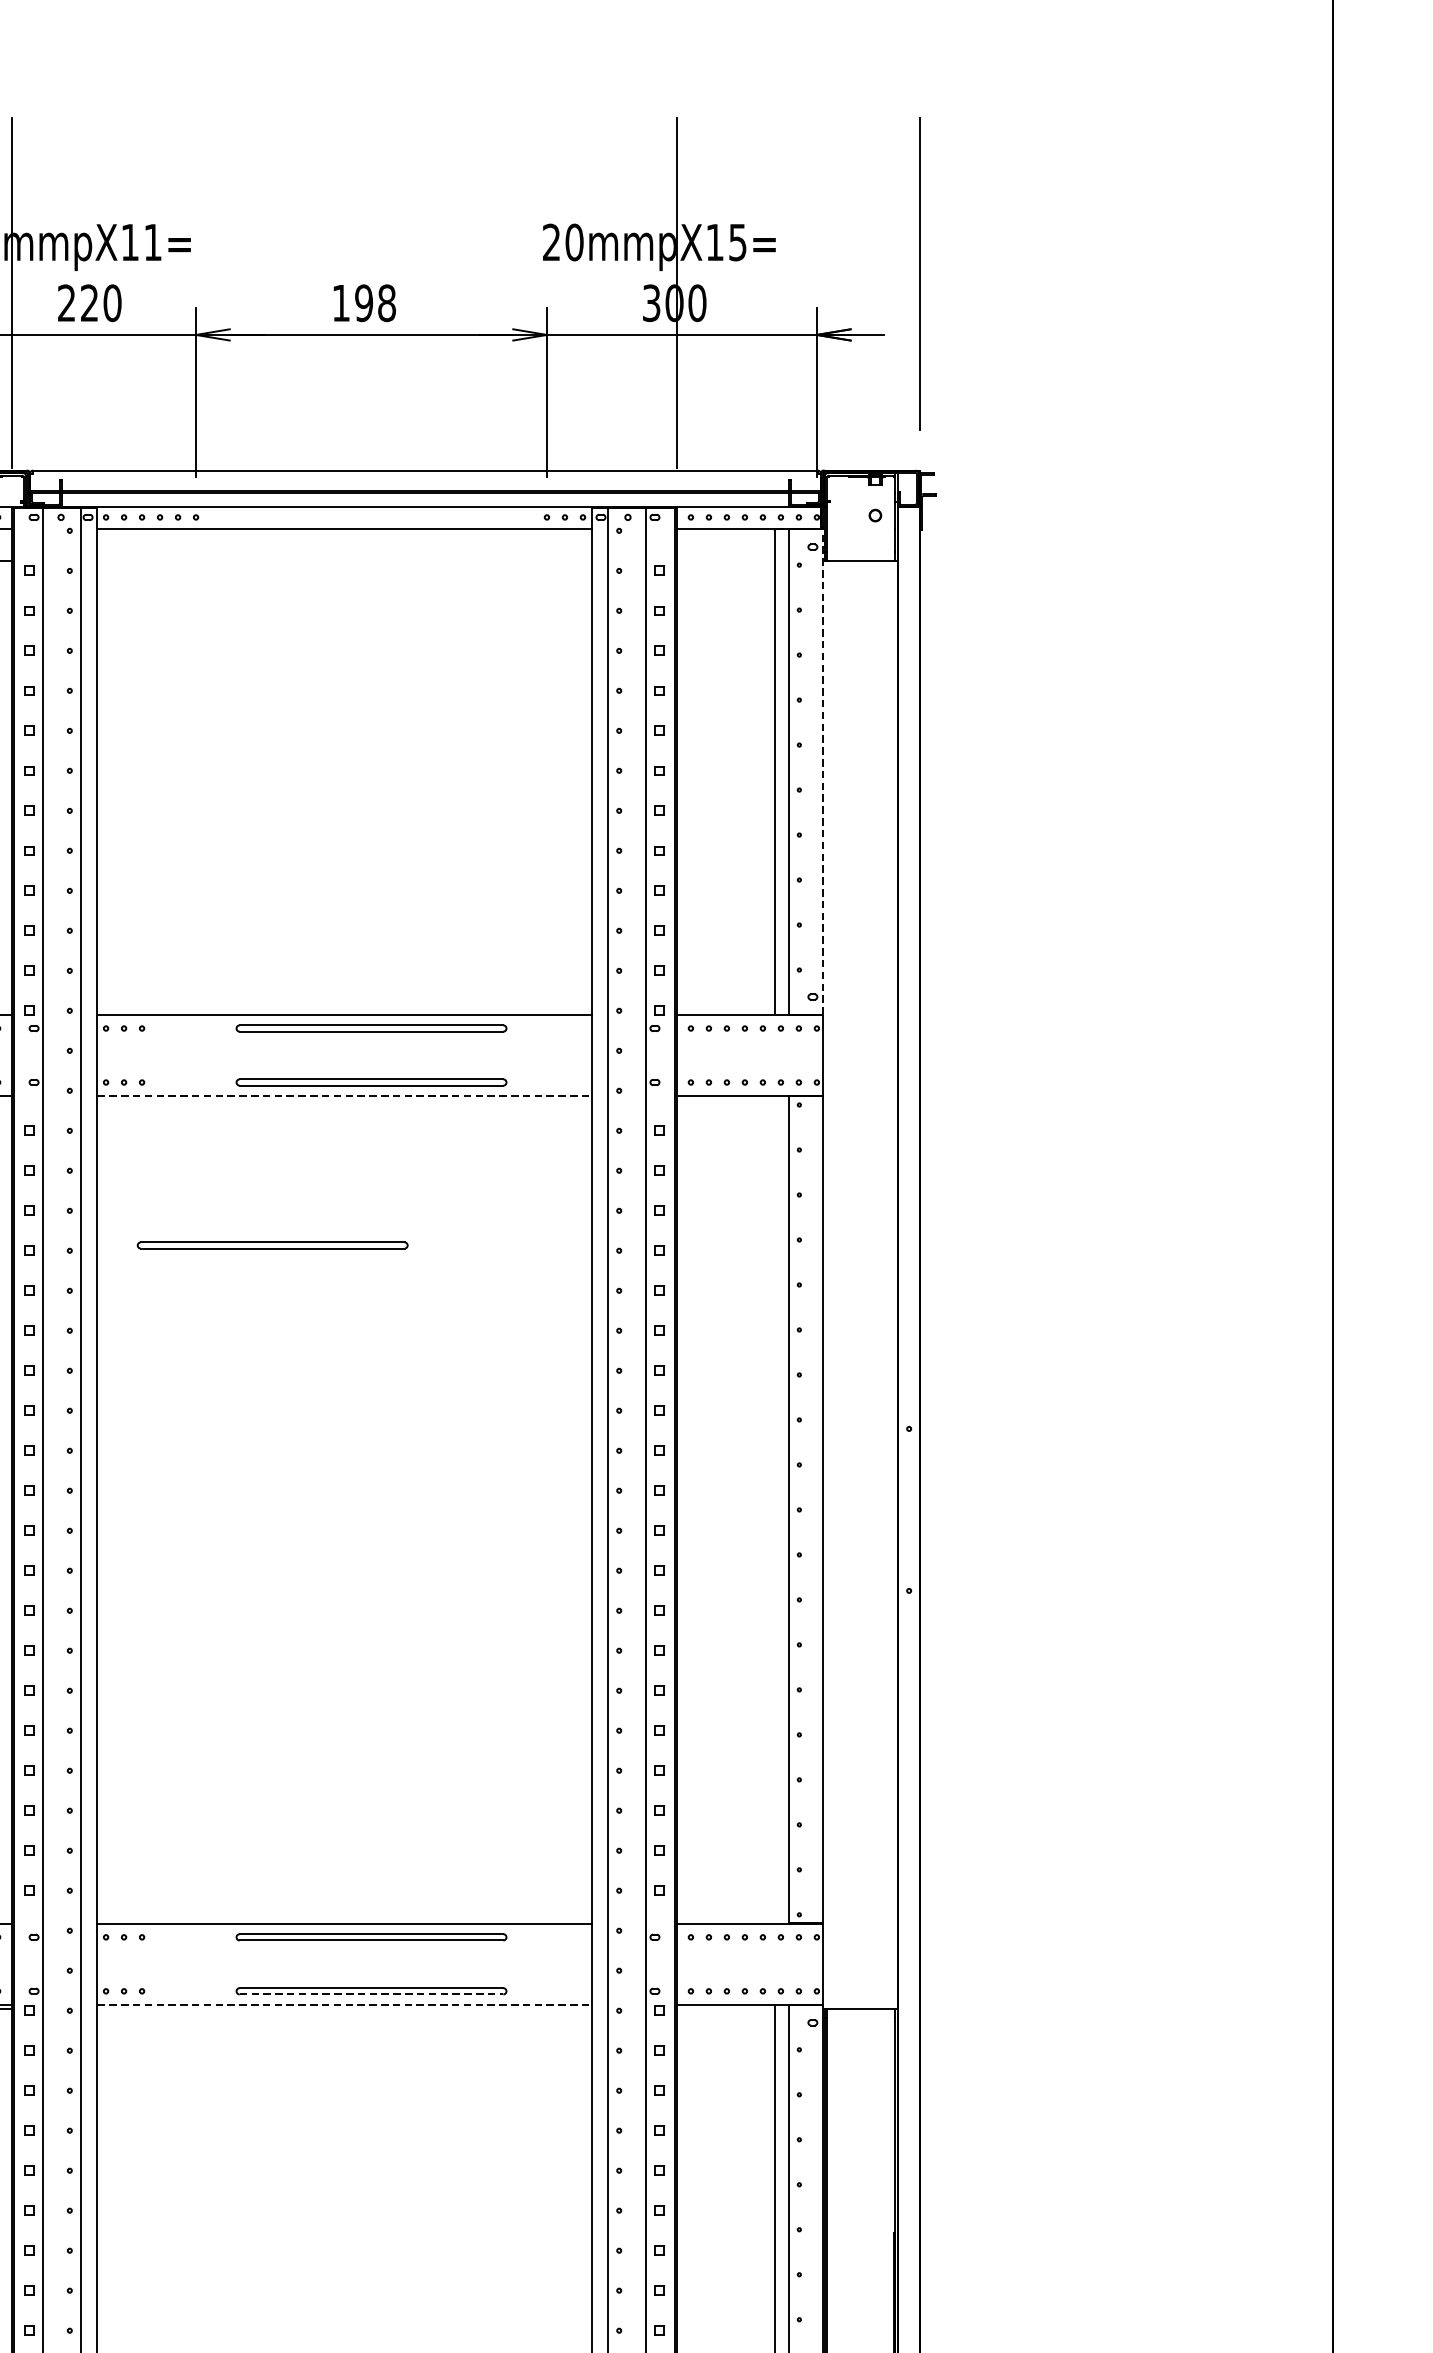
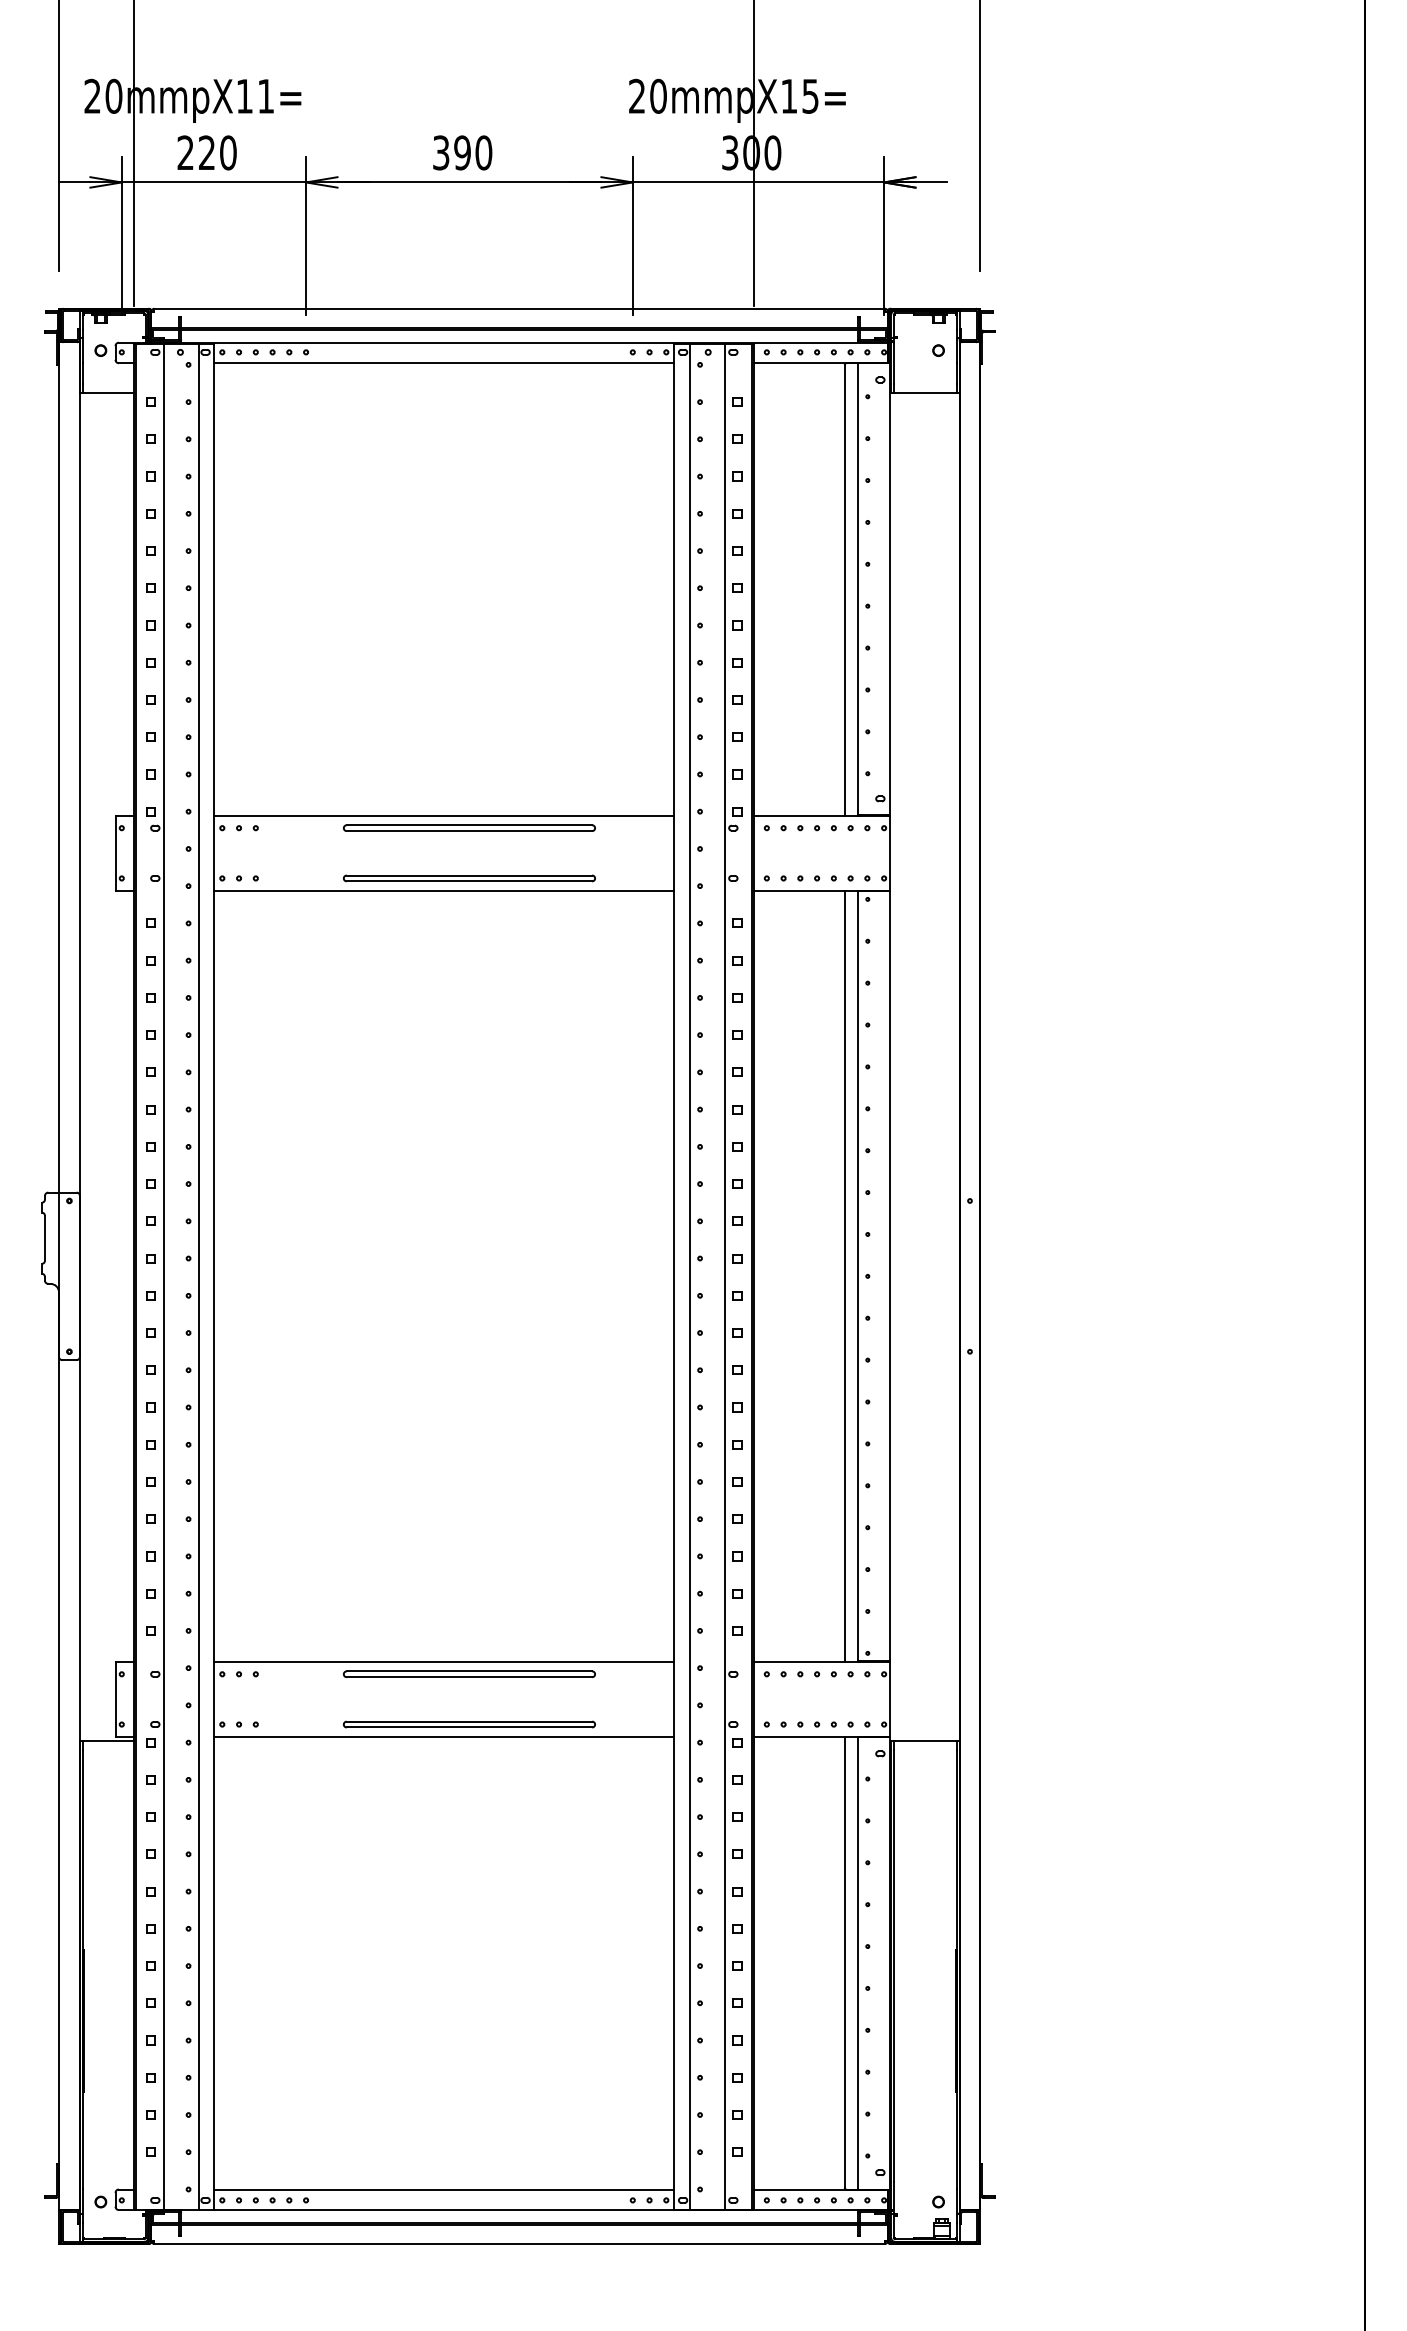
text: (364, 302) -> (462, 152), 198 -> 390
line: (823, 771) -> (890, 588), dashed -> solid
line: (344, 1096) -> (444, 891), dashed -> solid
part: (271, 1244) -> (376, 1029), removed
line: (774, 1510) -> (844, 1276), added
line: (371, 1994) -> (469, 1727), dashed -> solid
line: (344, 2005) -> (444, 1737), dashed -> solid

